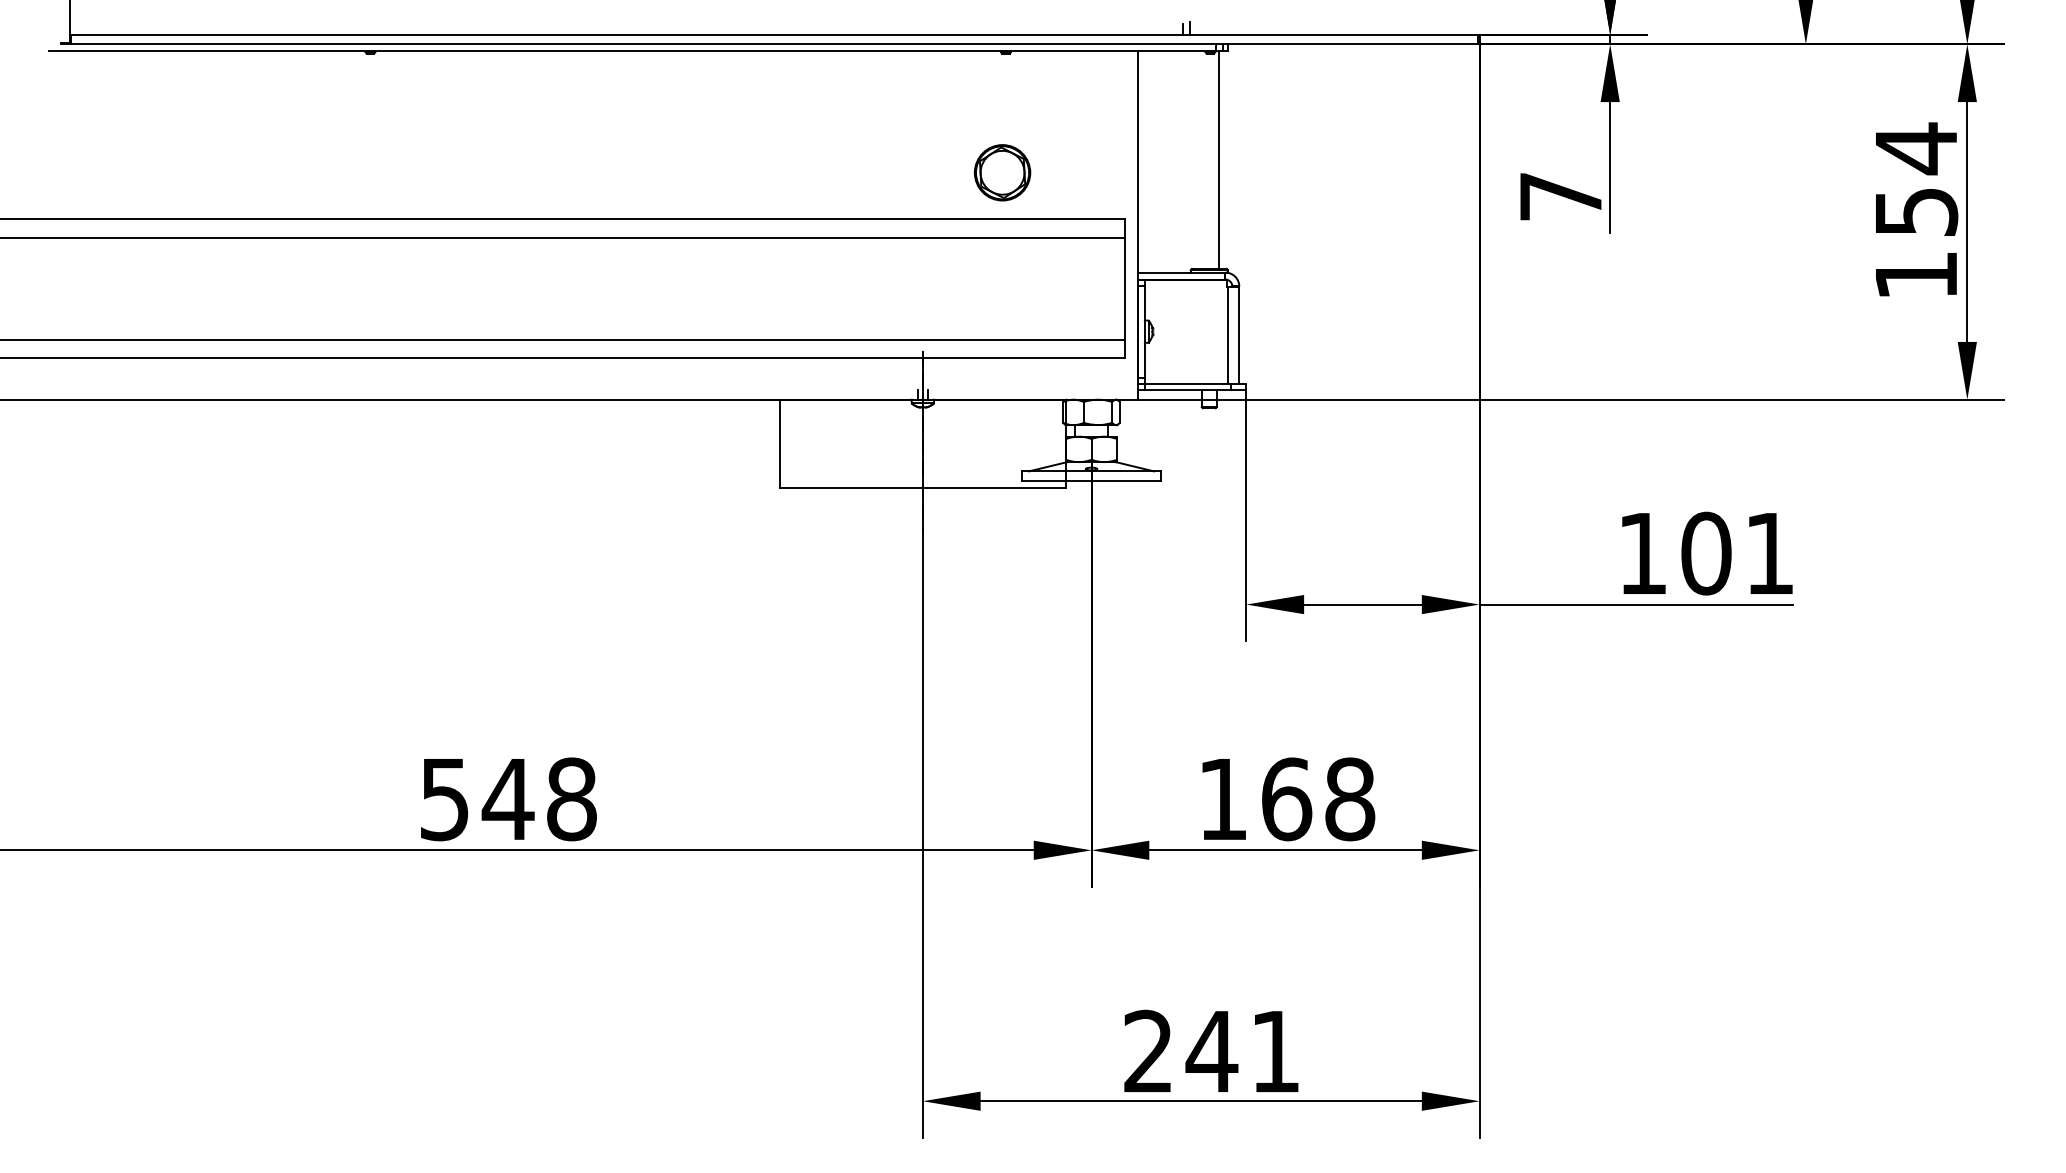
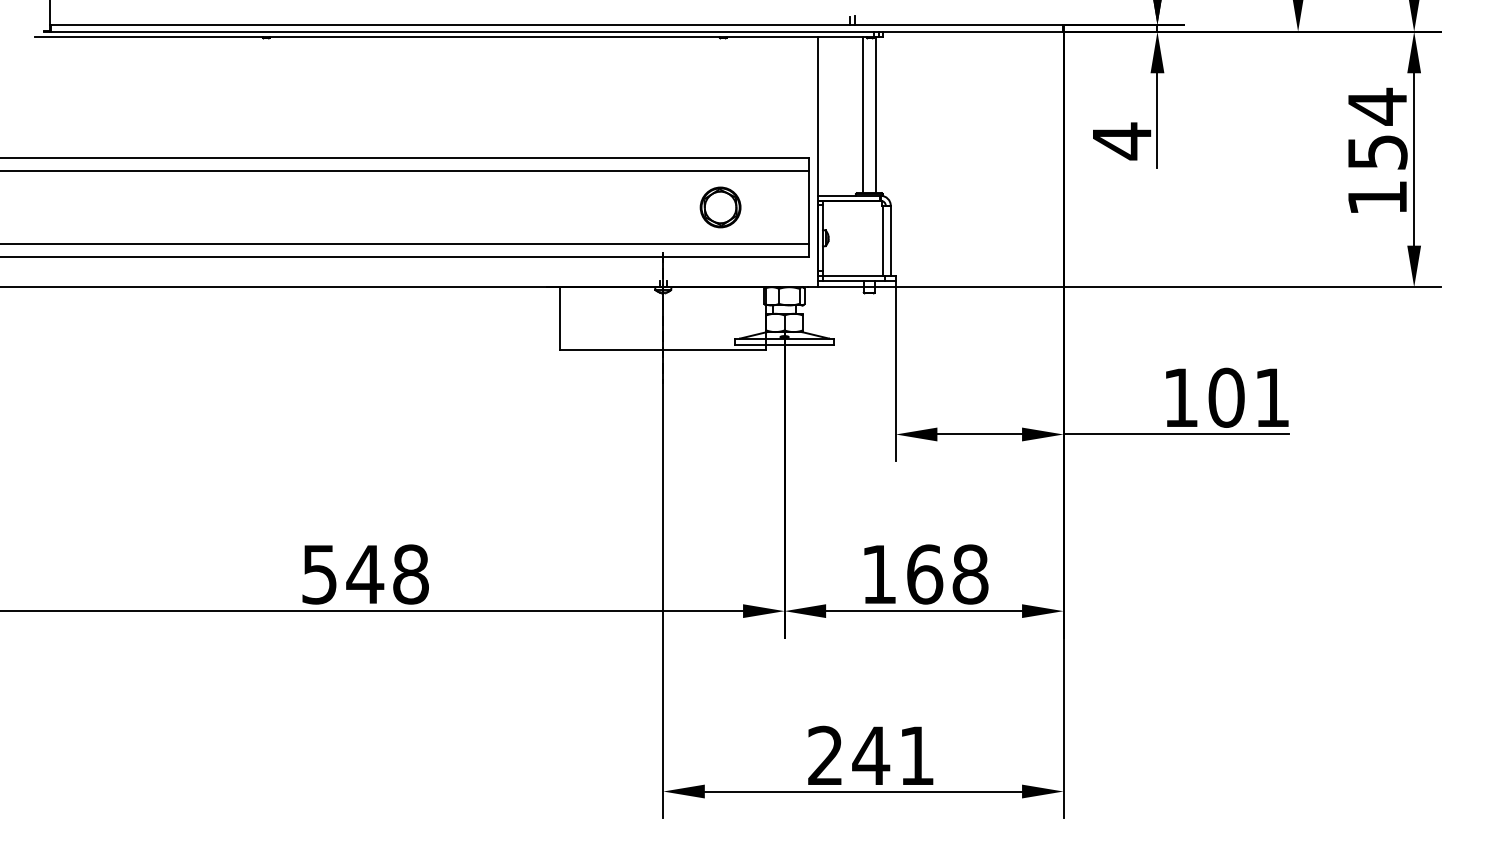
line: (1200, 159) -> (862, 114), added
part: (1002, 172) -> (720, 207), moved
text: (1560, 196) -> (1121, 141), 7 -> 4

